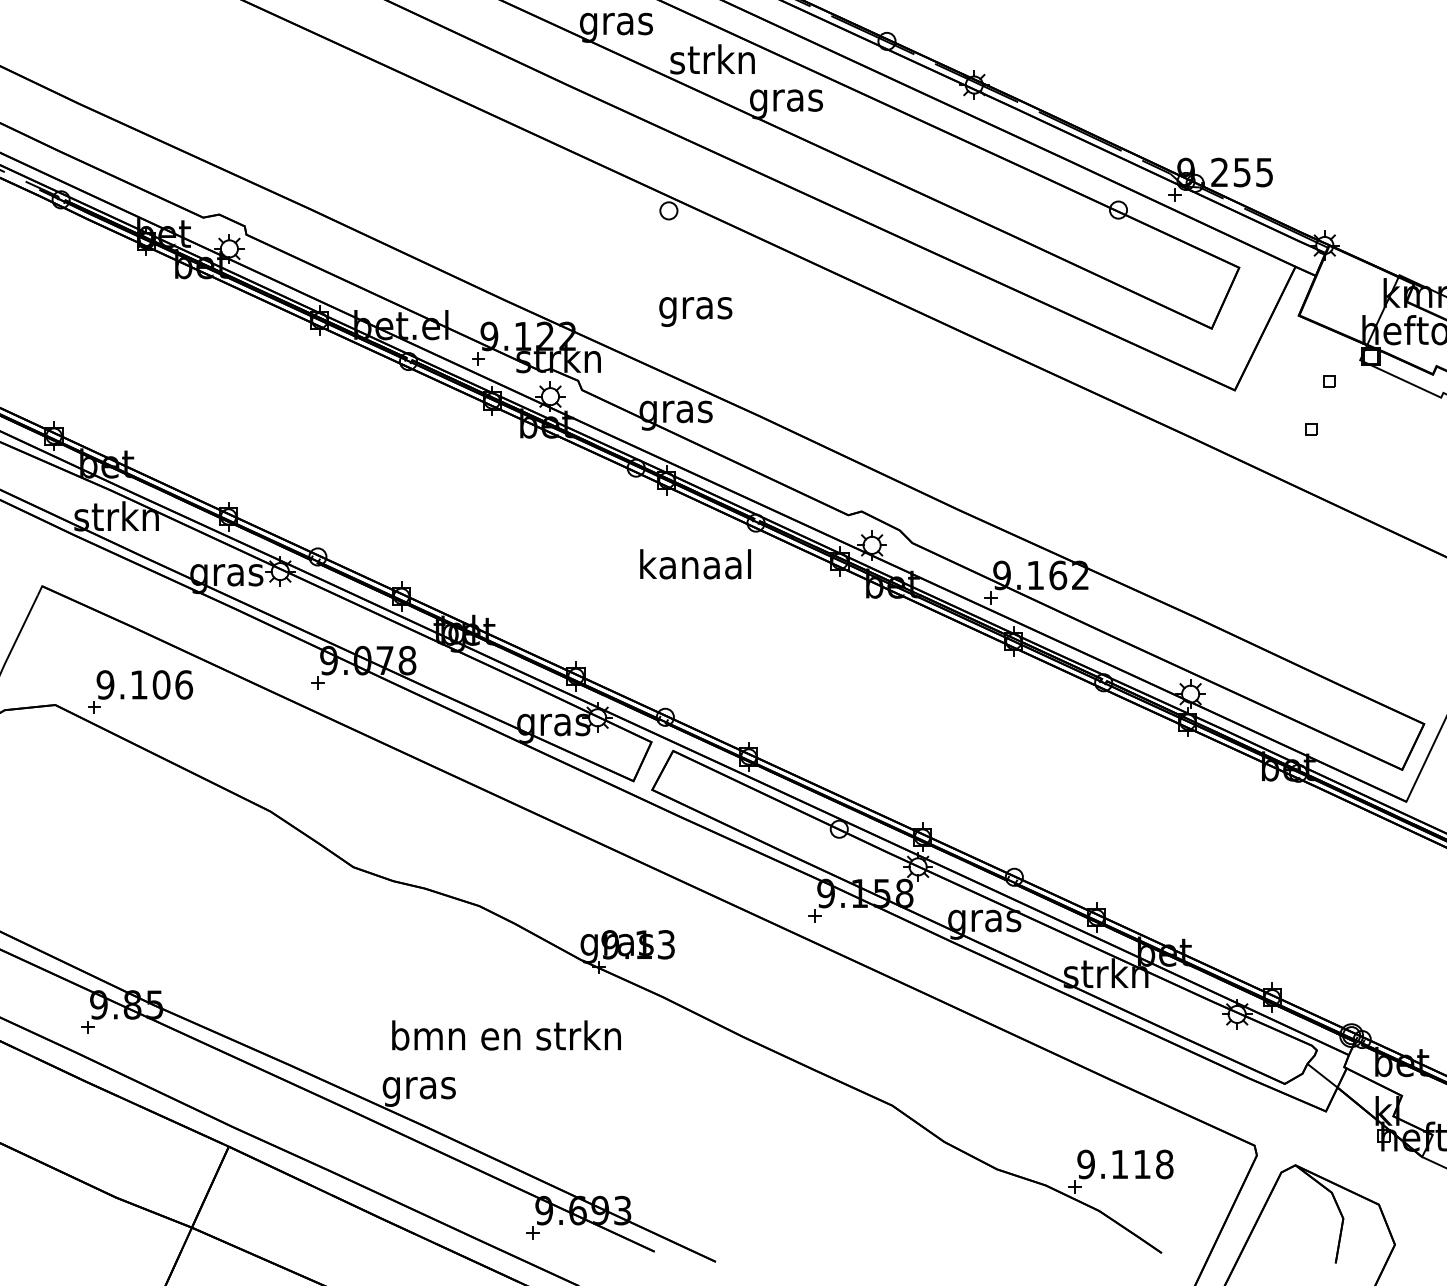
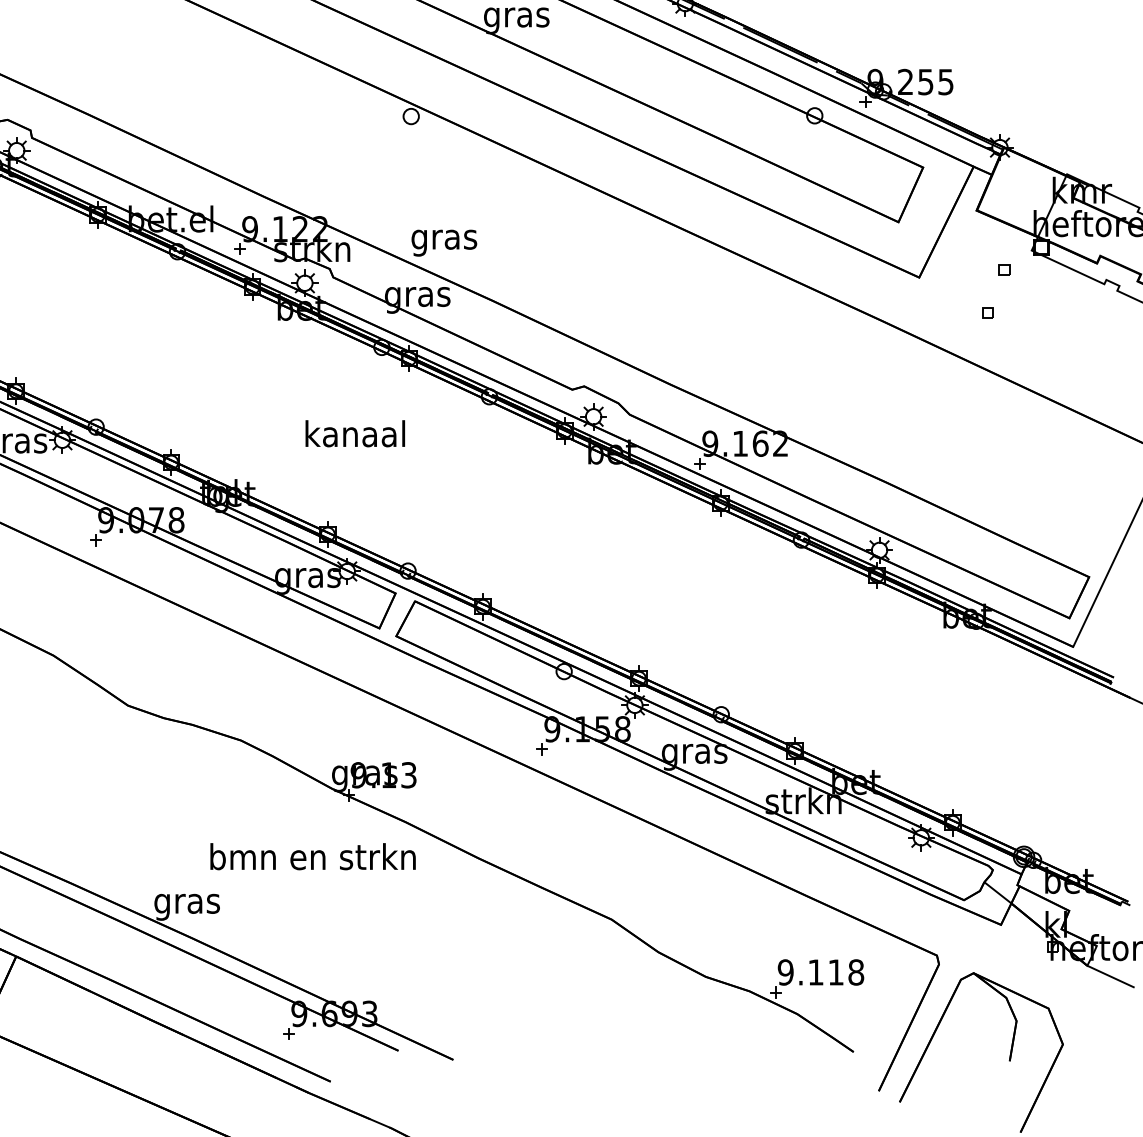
text: (695, 311) -> (444, 242), moved
text: (695, 564) -> (355, 433), moved
text: (506, 1035) -> (313, 856), moved

